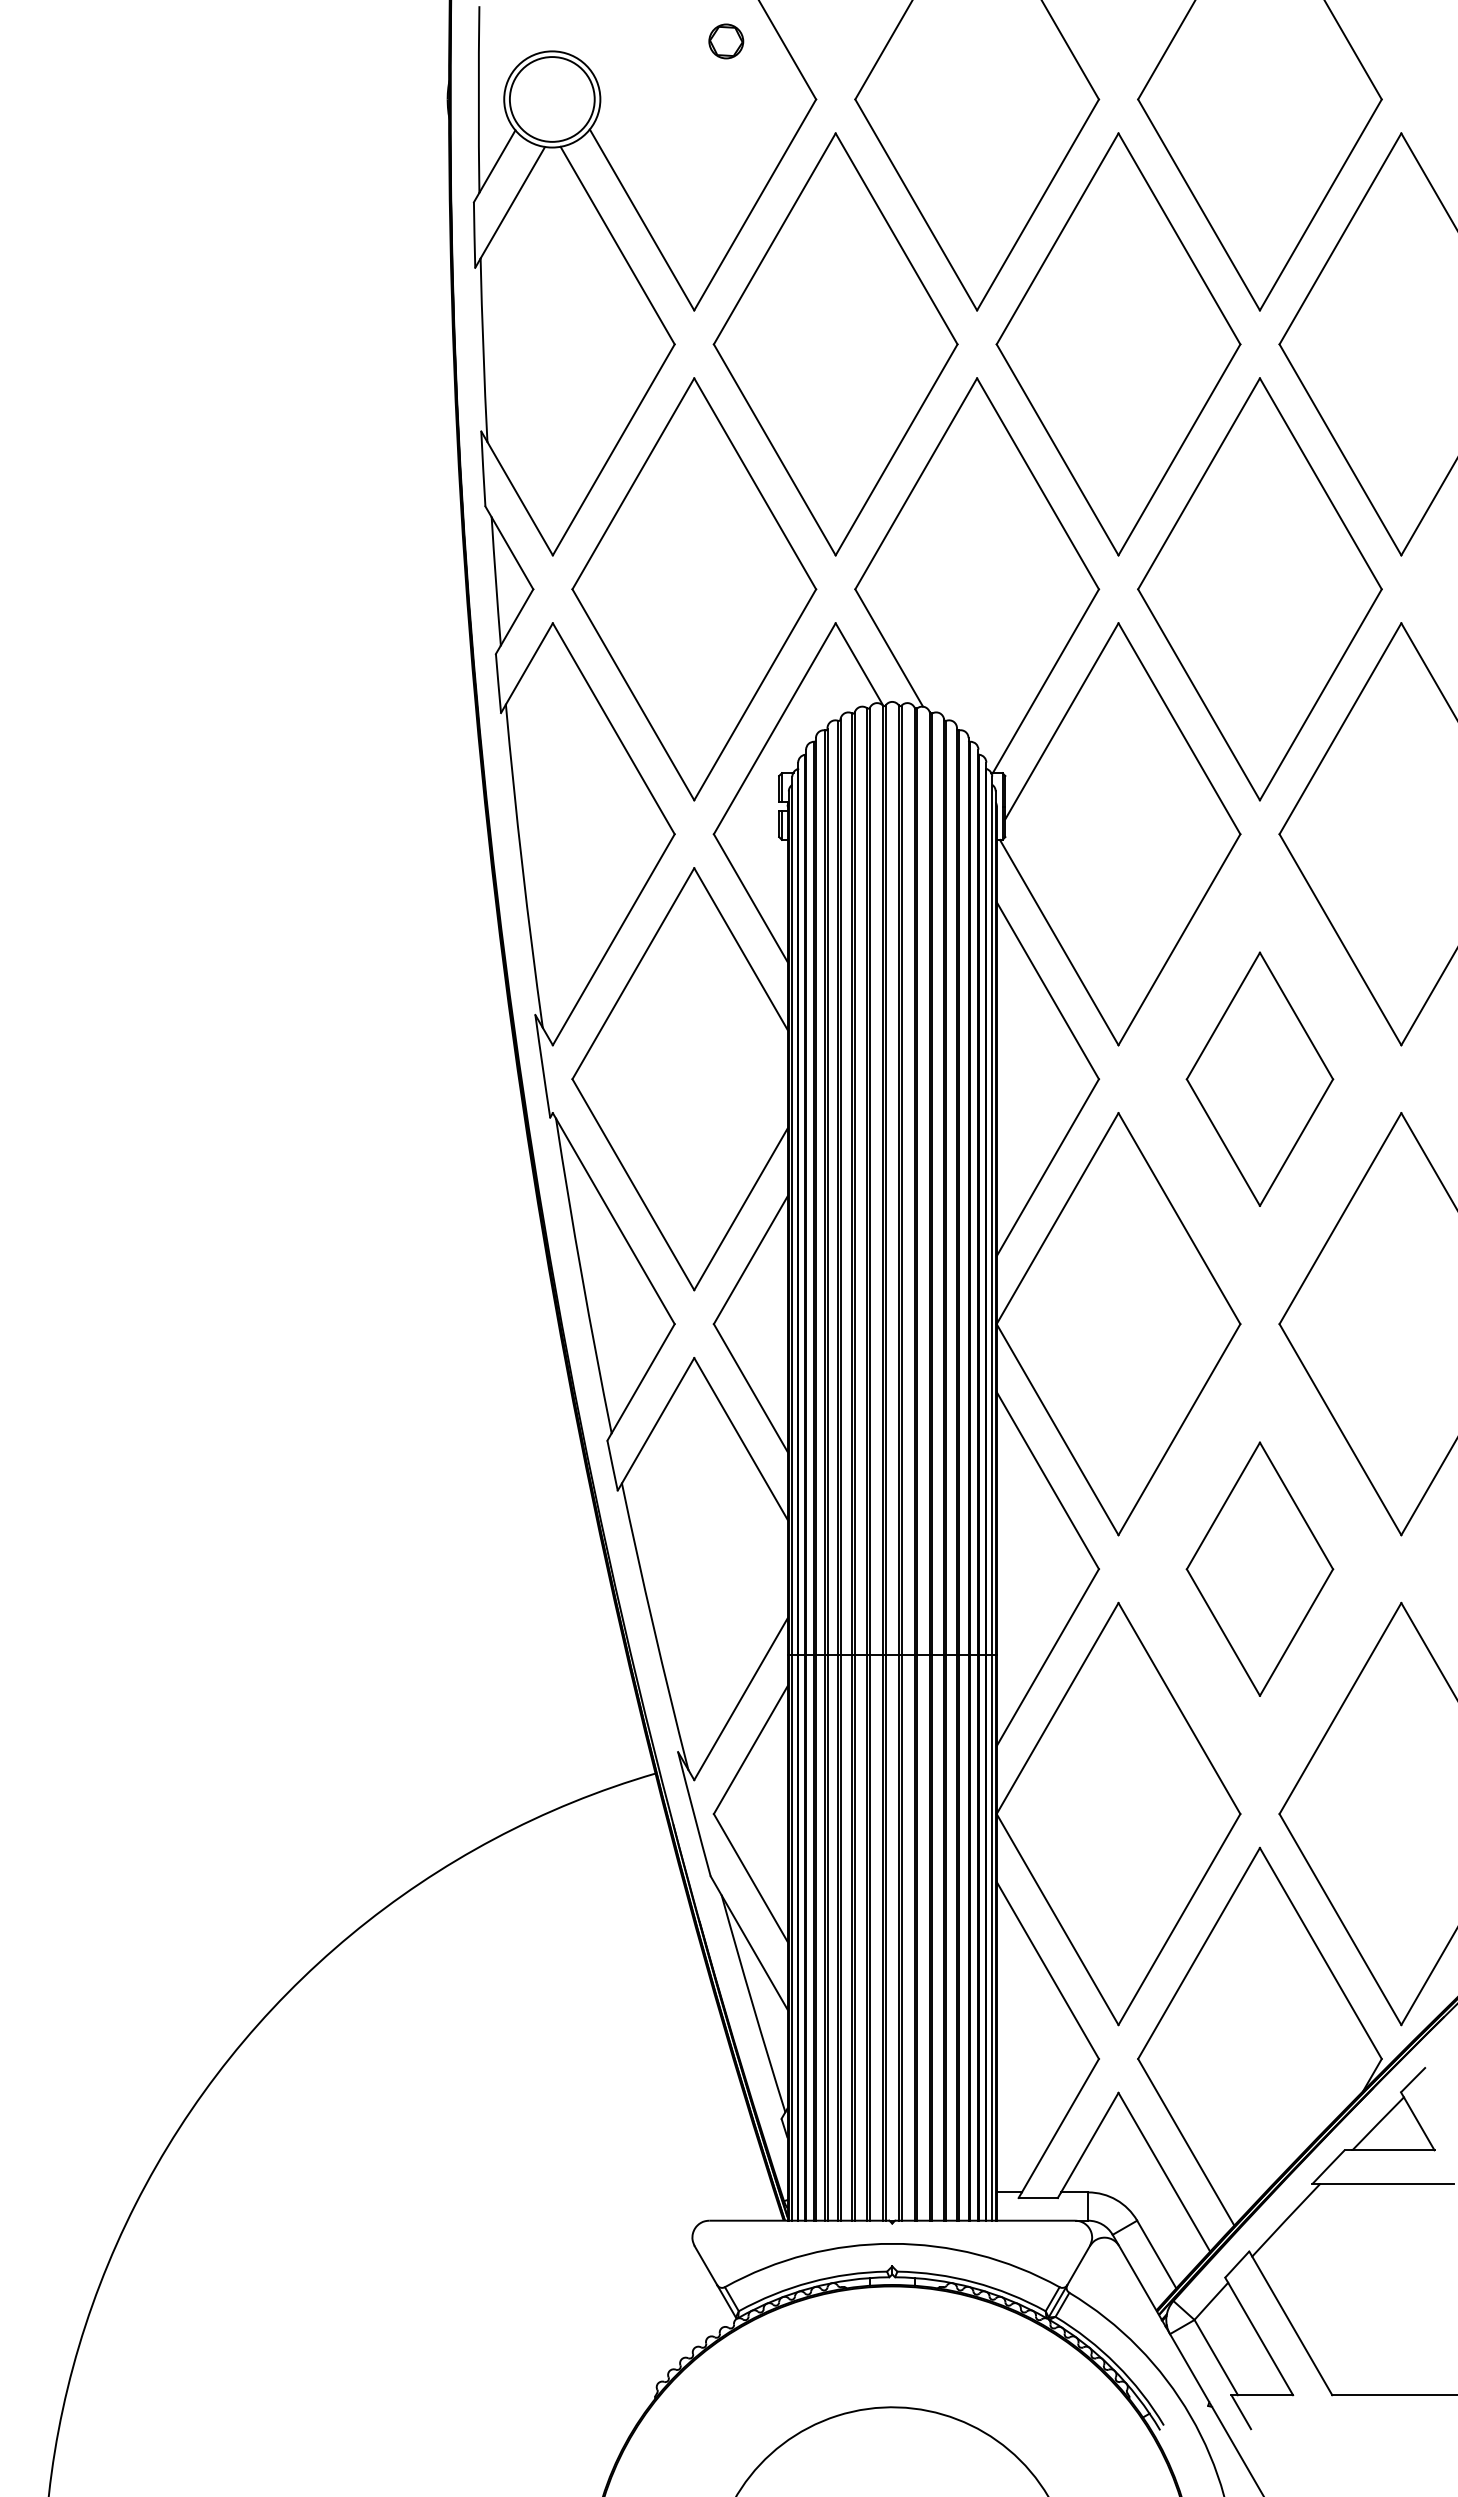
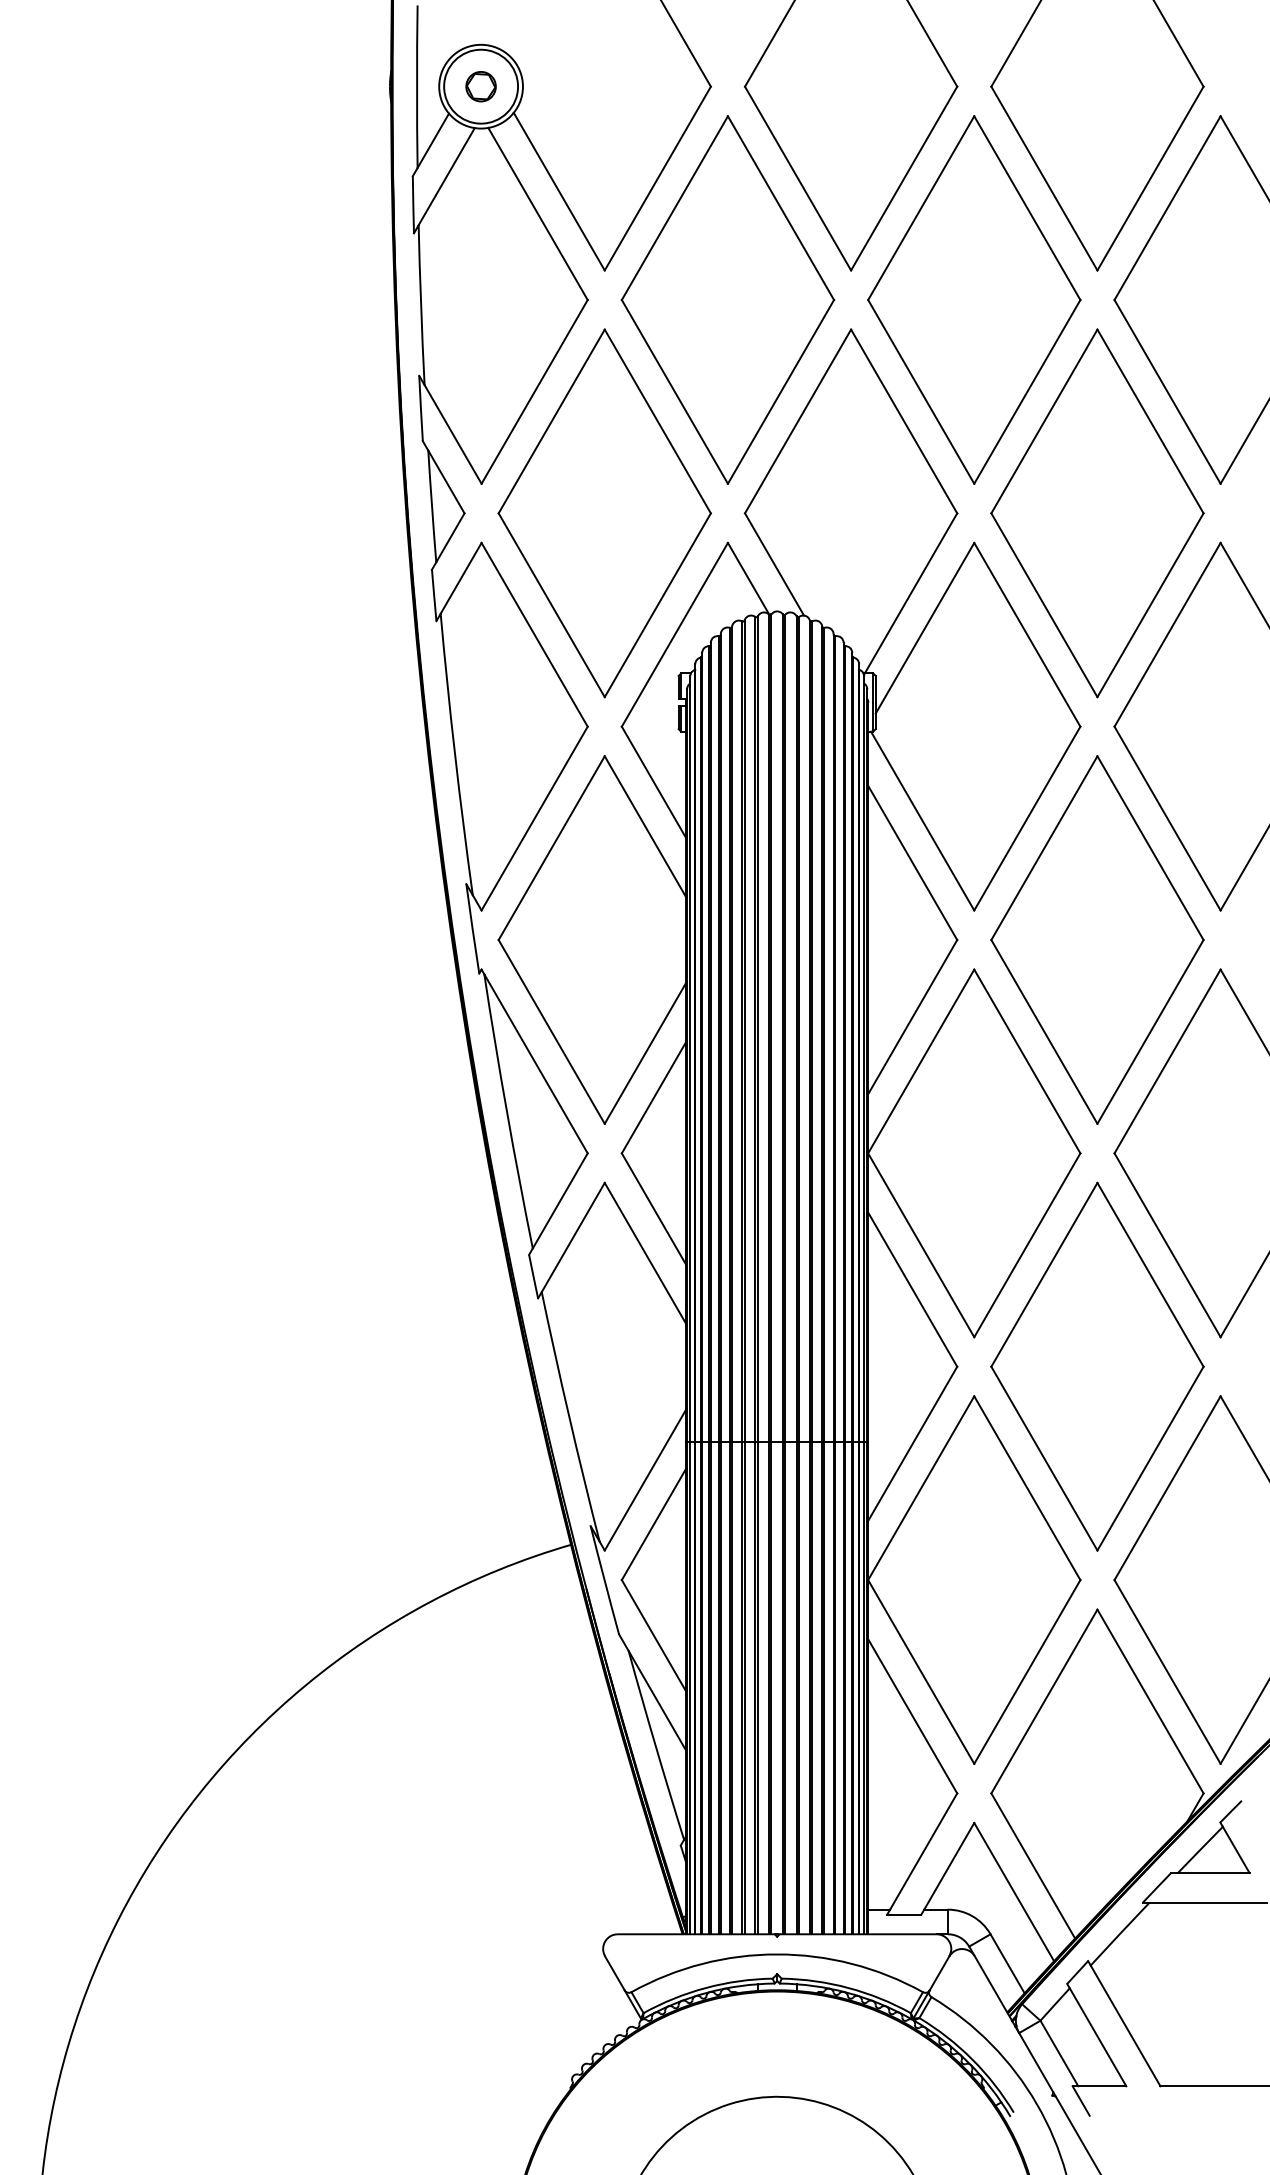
part: (726, 41) -> (481, 86), moved
part: (1259, 1079) -> (1097, 940), size x1.67
part: (1259, 1569) -> (1097, 1367), size x1.67

